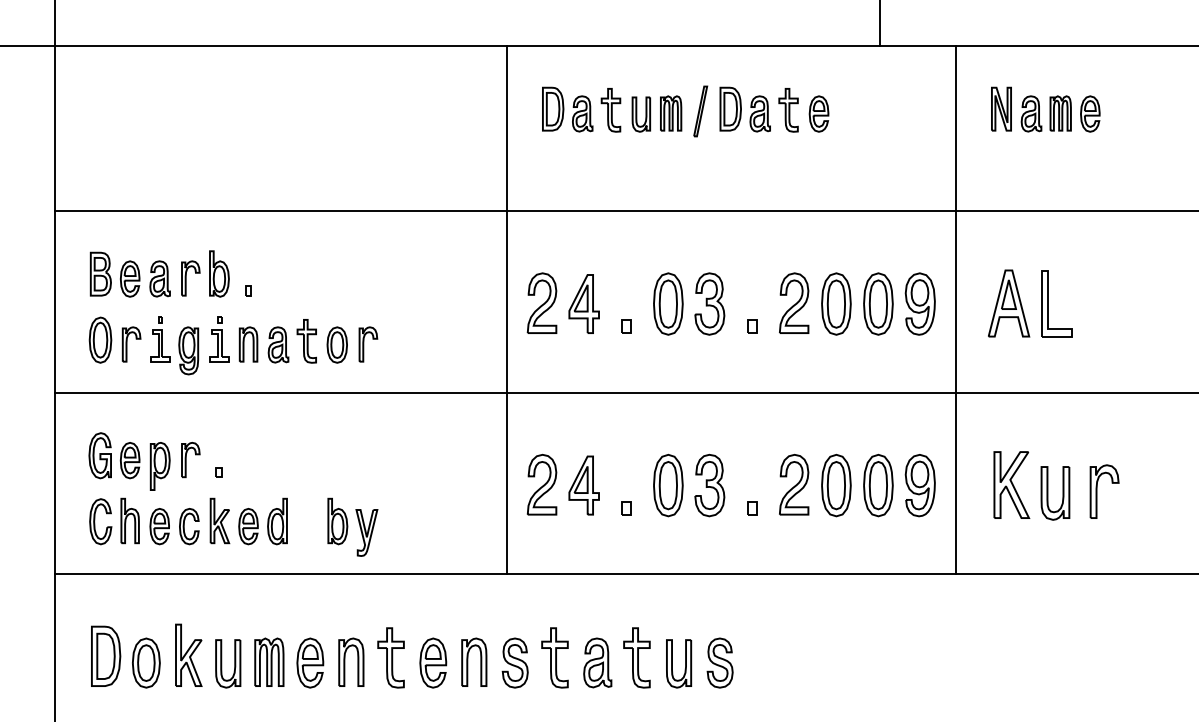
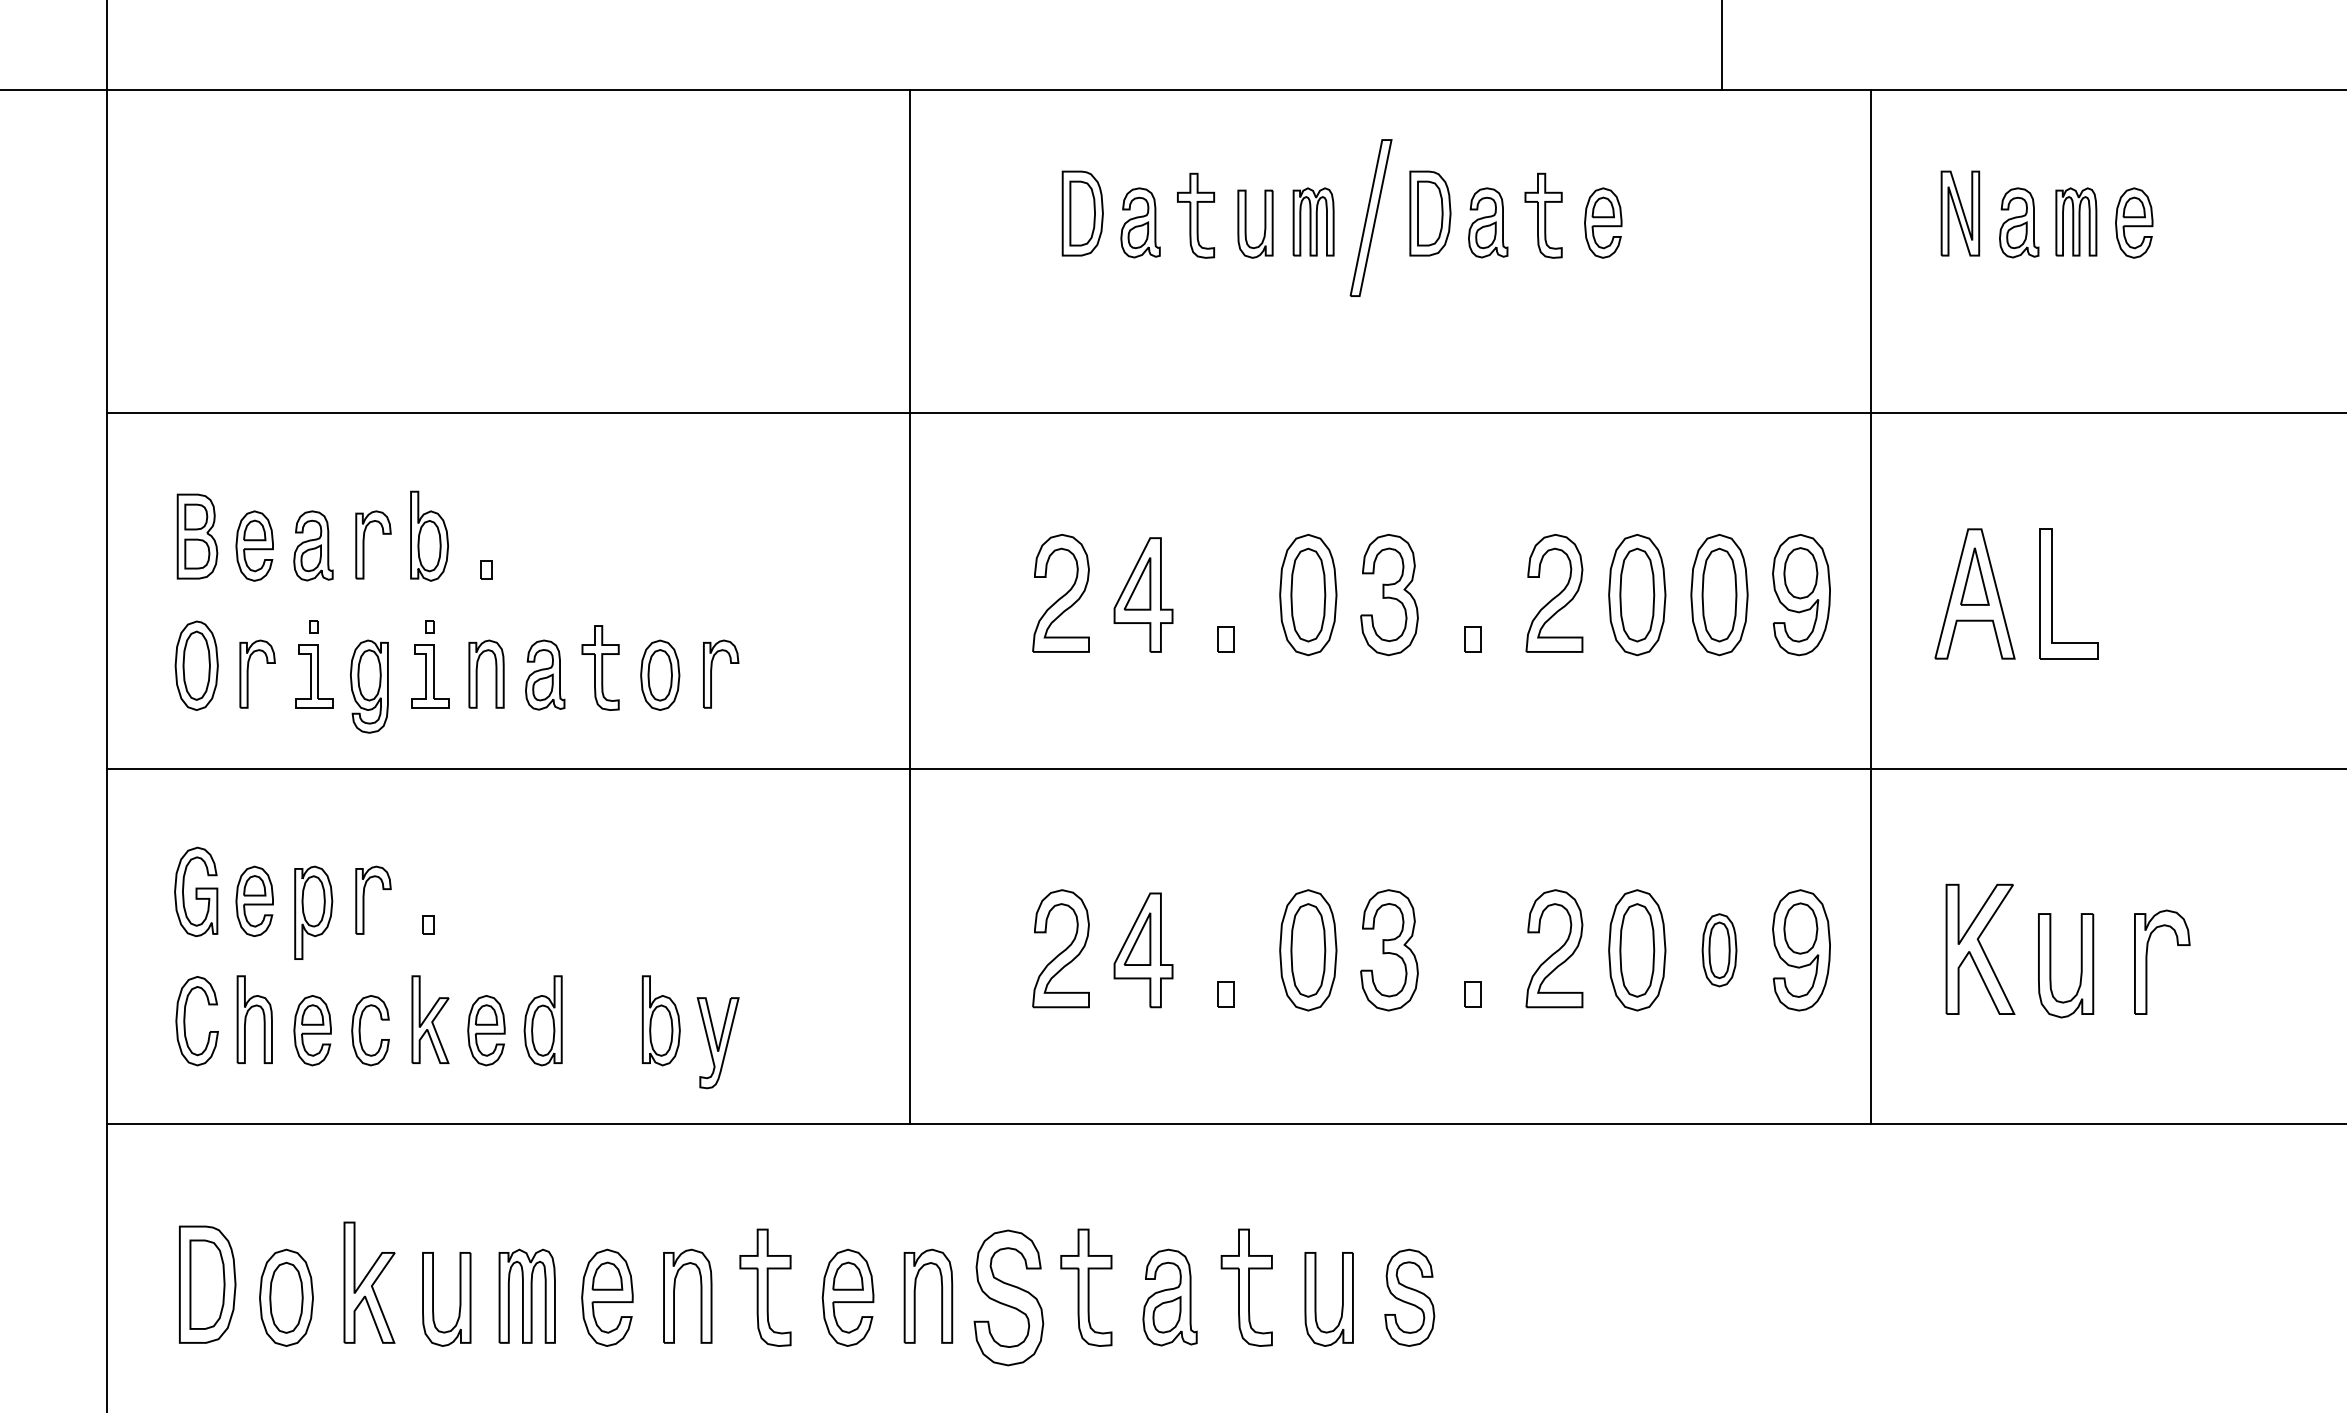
part: (700, 111) -> (1371, 218), size x1.6
line: (507, 310) -> (911, 607), moved
part: (878, 485) -> (1719, 950), size x0.6
part: (514, 662) -> (1007, 1296), size x1.4

